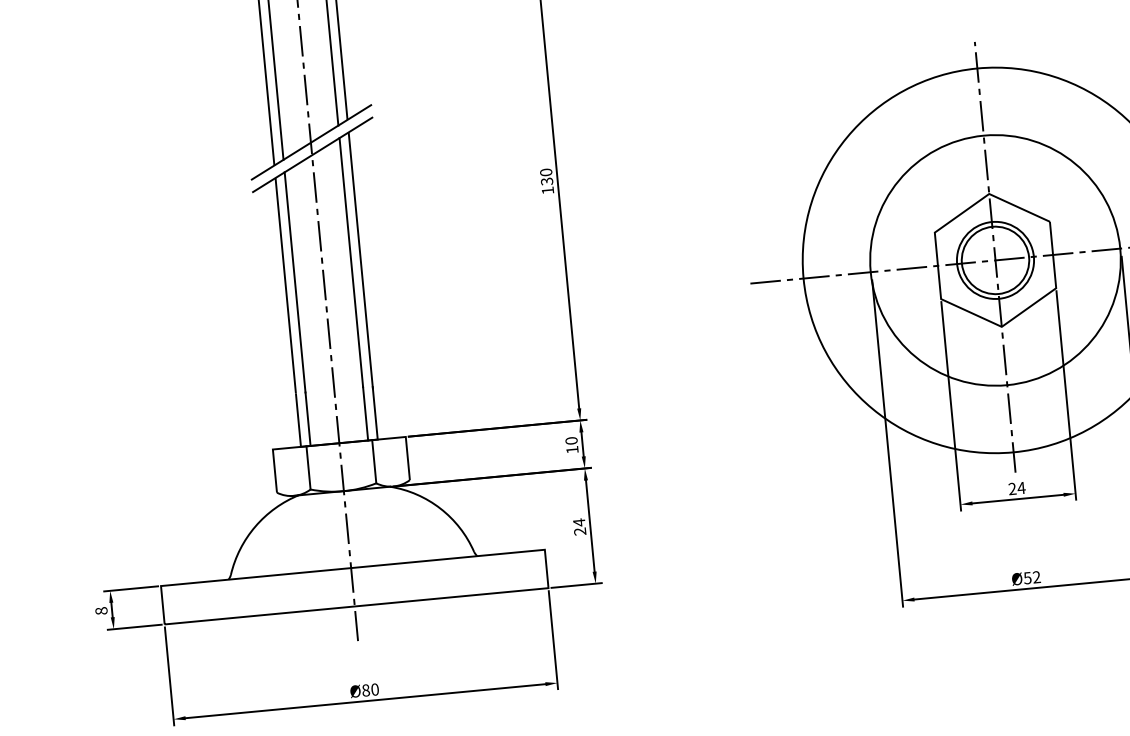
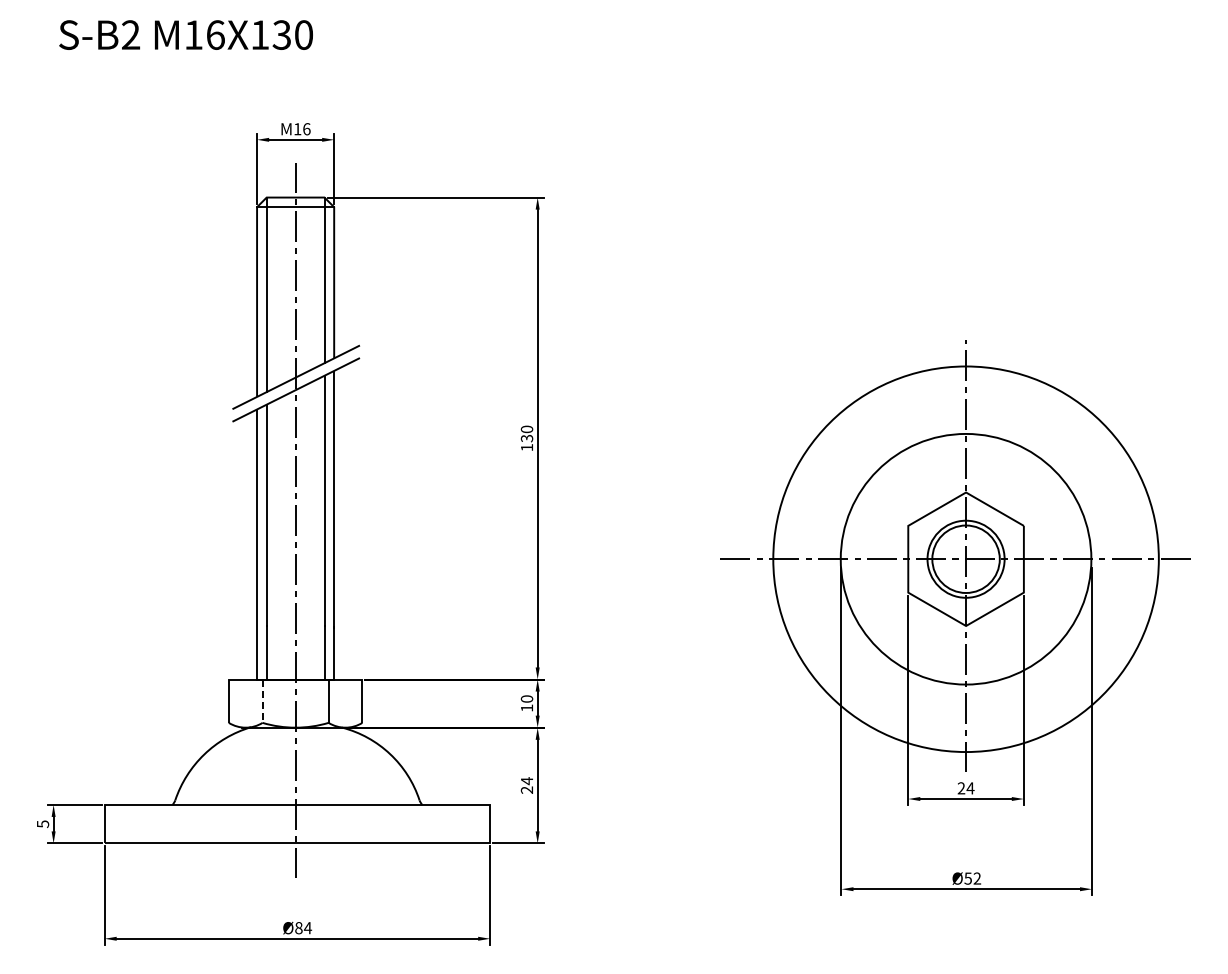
line: (308, 468) -> (262, 701), solid -> dashed
text: (100, 611) -> (42, 824), 8 -> 5
text: (374, 690) -> (307, 928), Ø80 -> Ø84

